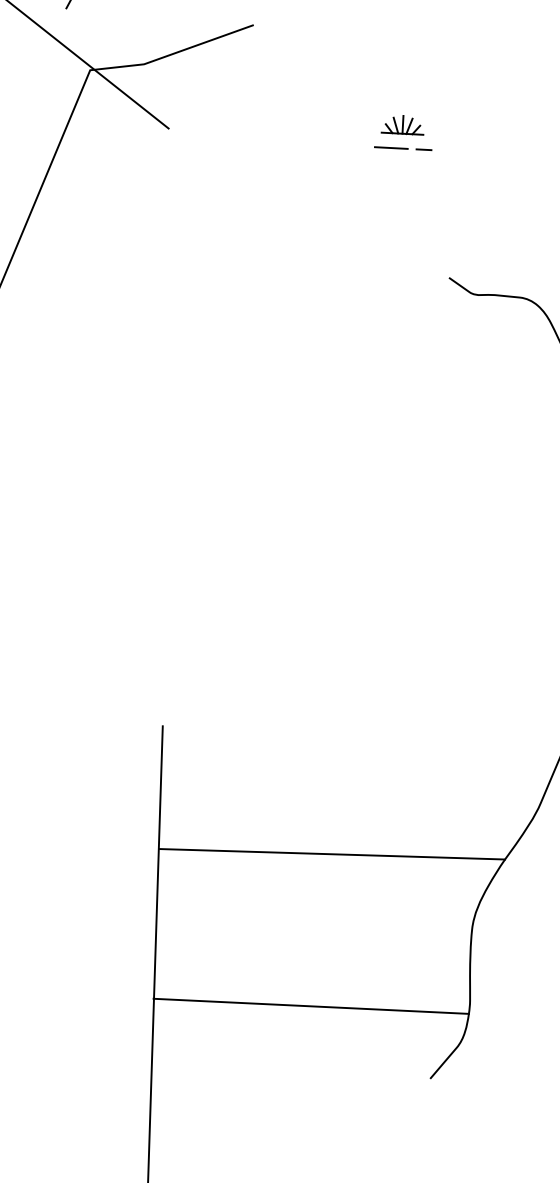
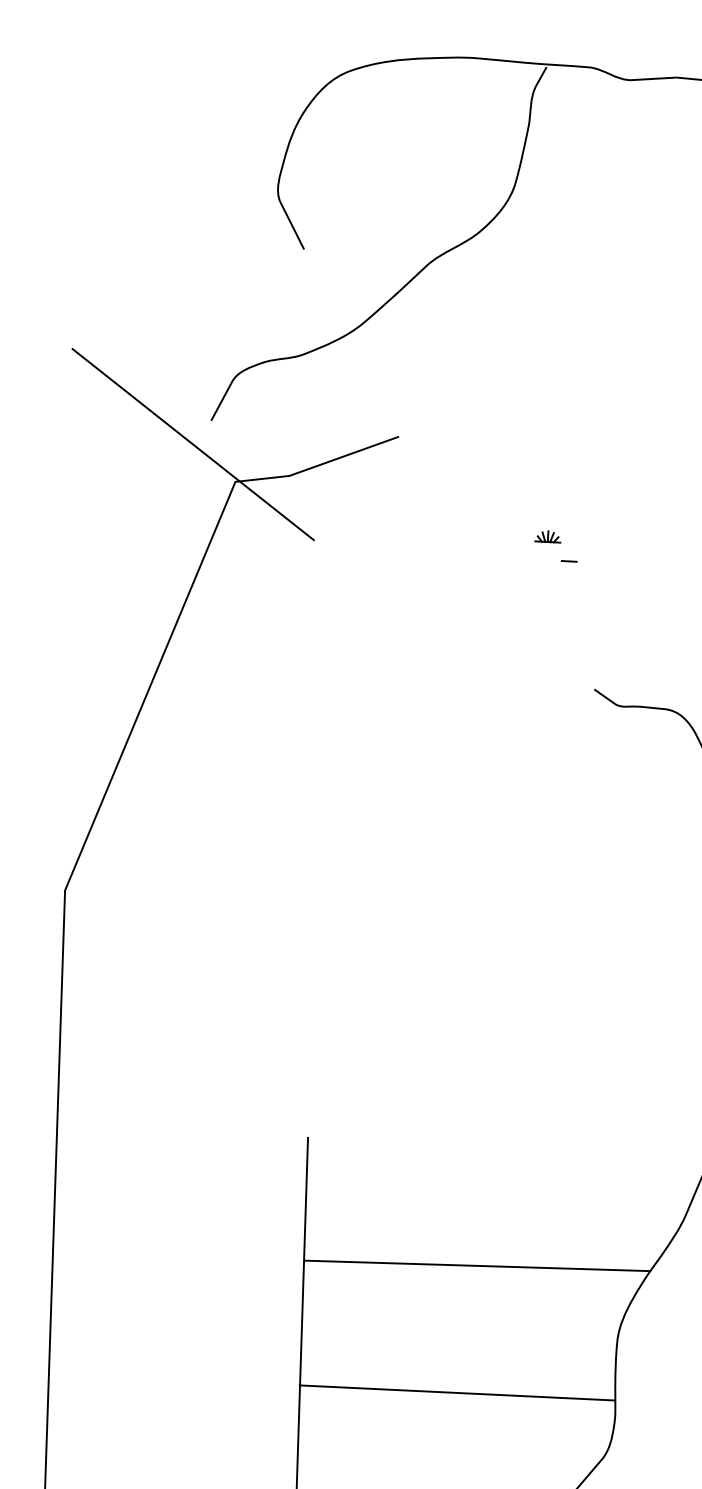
part: (402, 124) -> (547, 536), size x0.6
line: (391, 147) -> (536, 559), removed
line: (311, 1005) -> (457, 1392), moved

